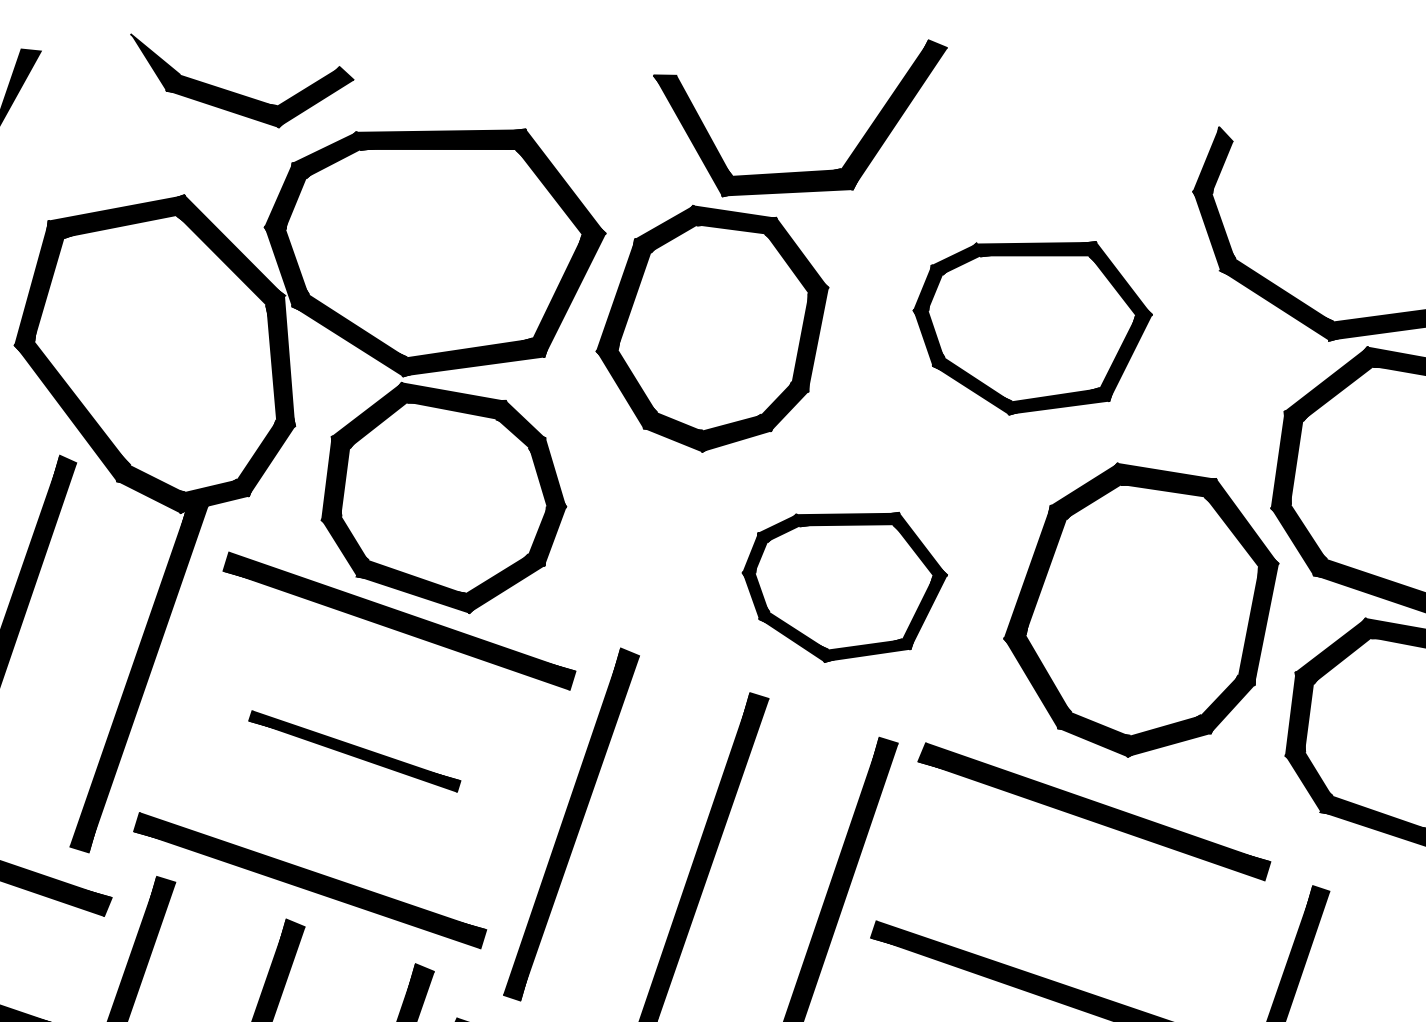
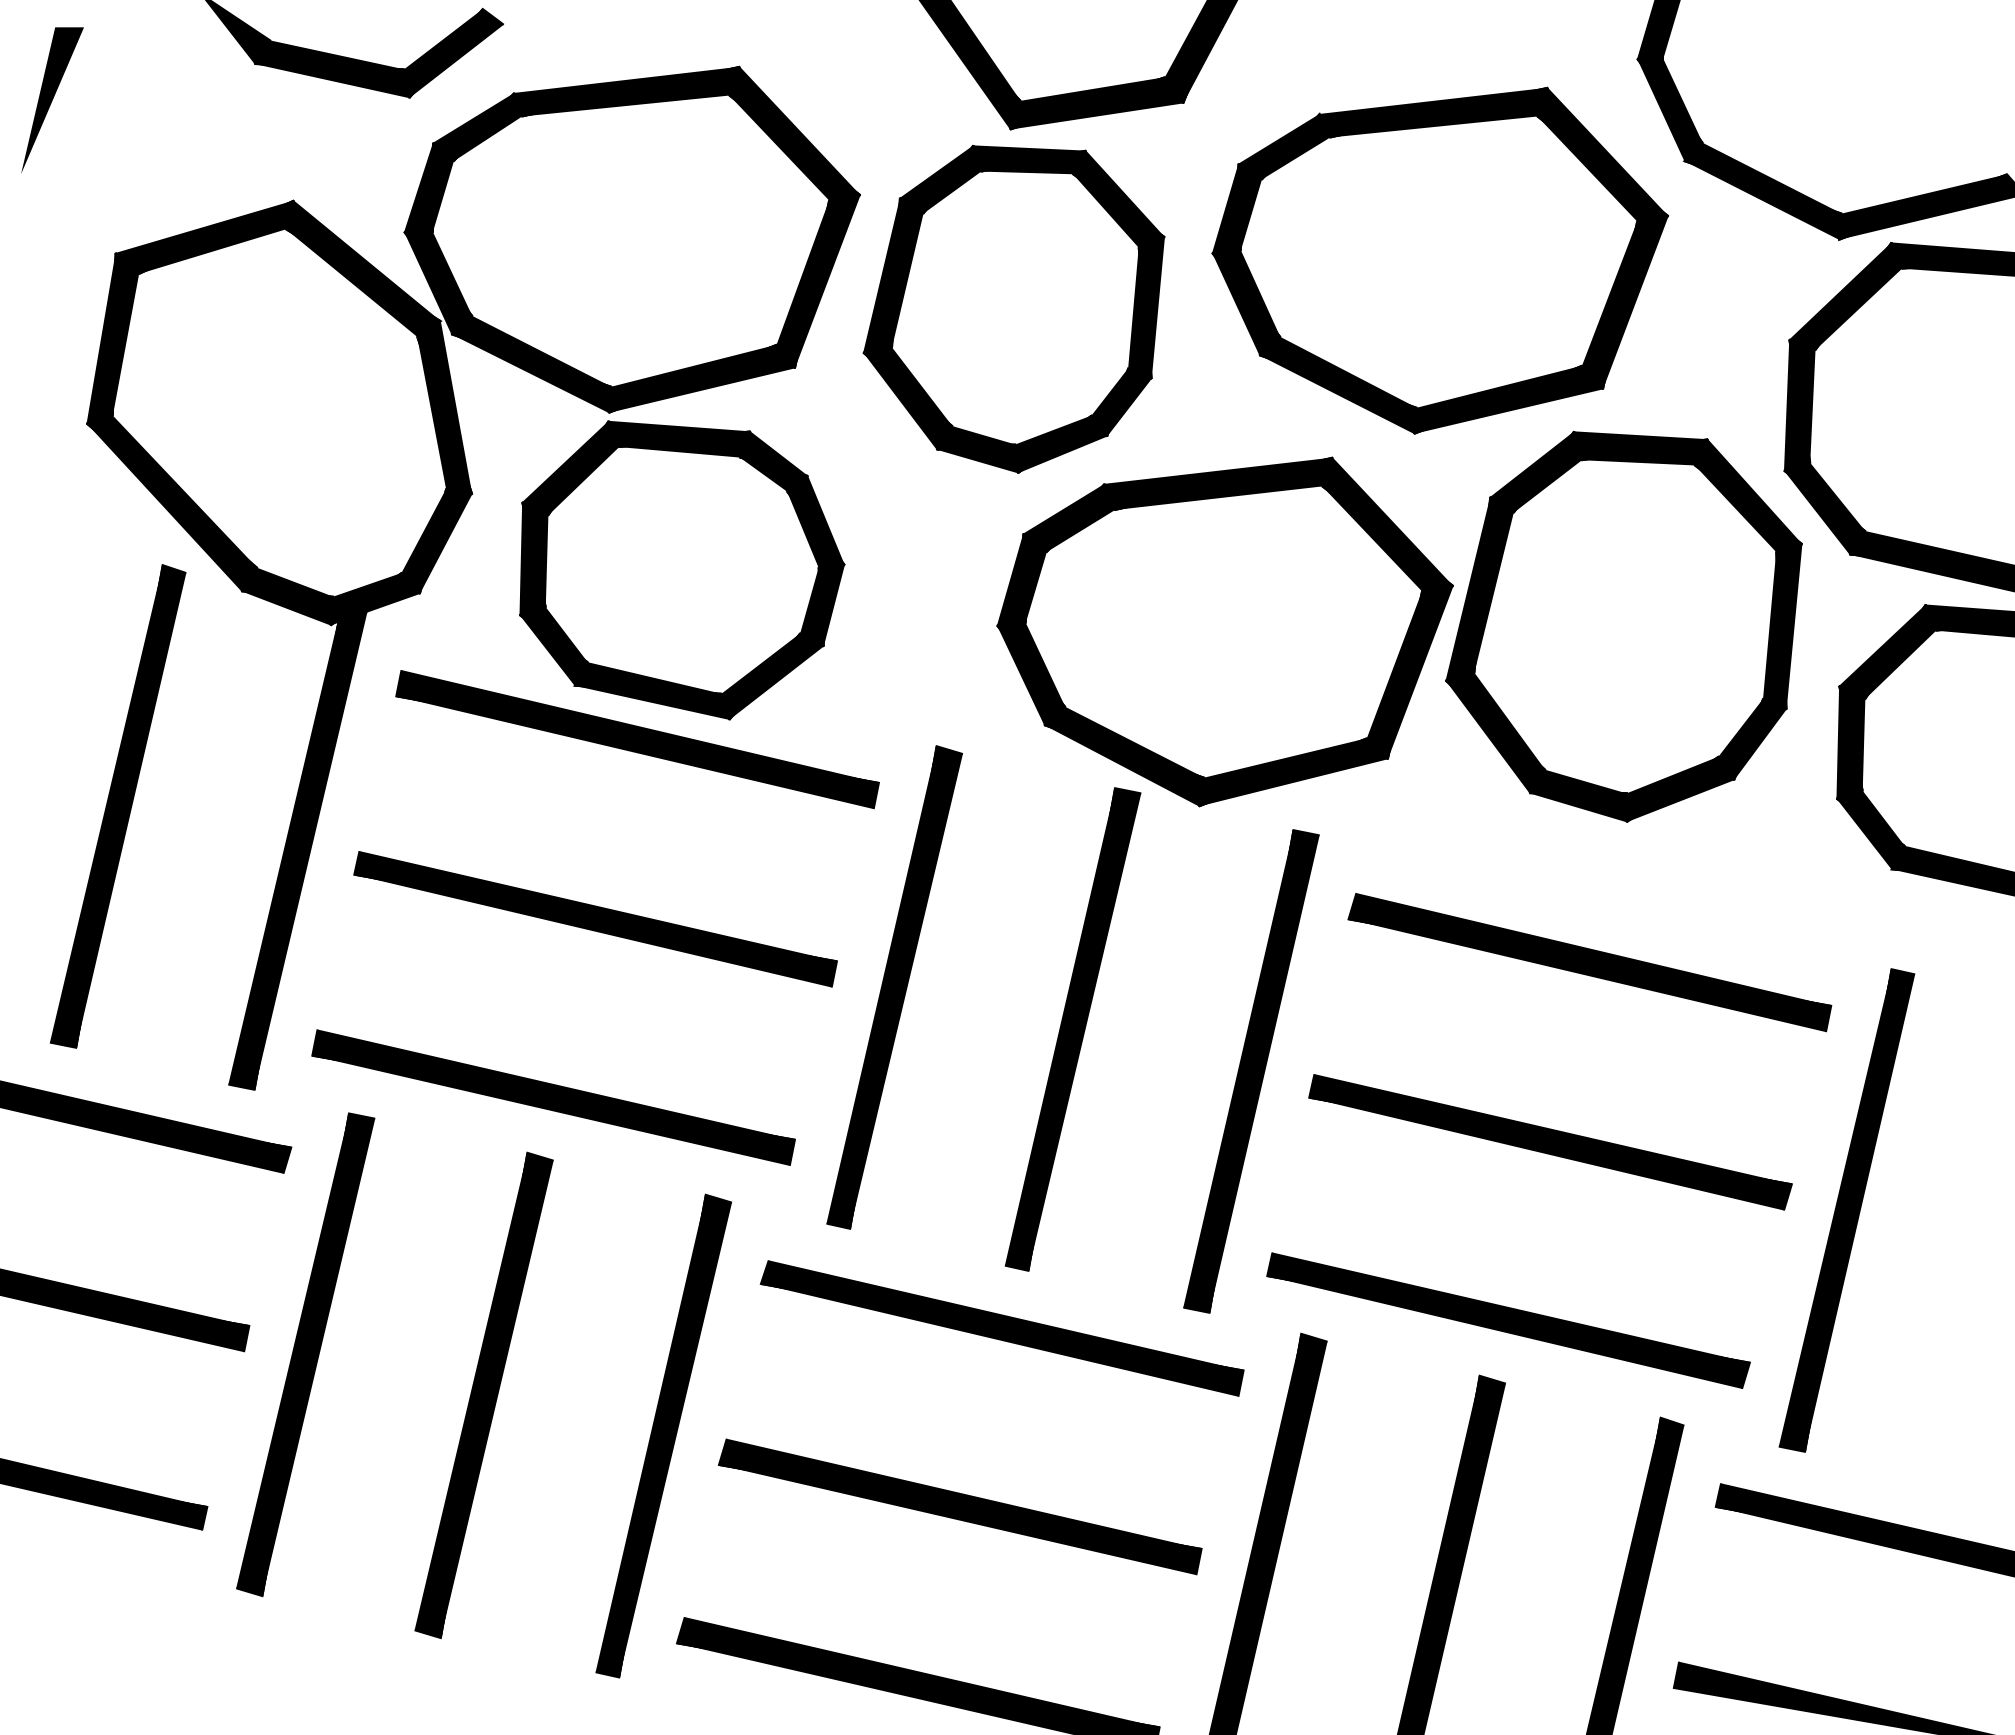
part: (1030, 325) -> (1439, 260), size x1.43
part: (843, 585) -> (1224, 631), size x1.67
part: (354, 751) -> (595, 919), size x1.67
part: (1094, 811) -> (1589, 962), moved

